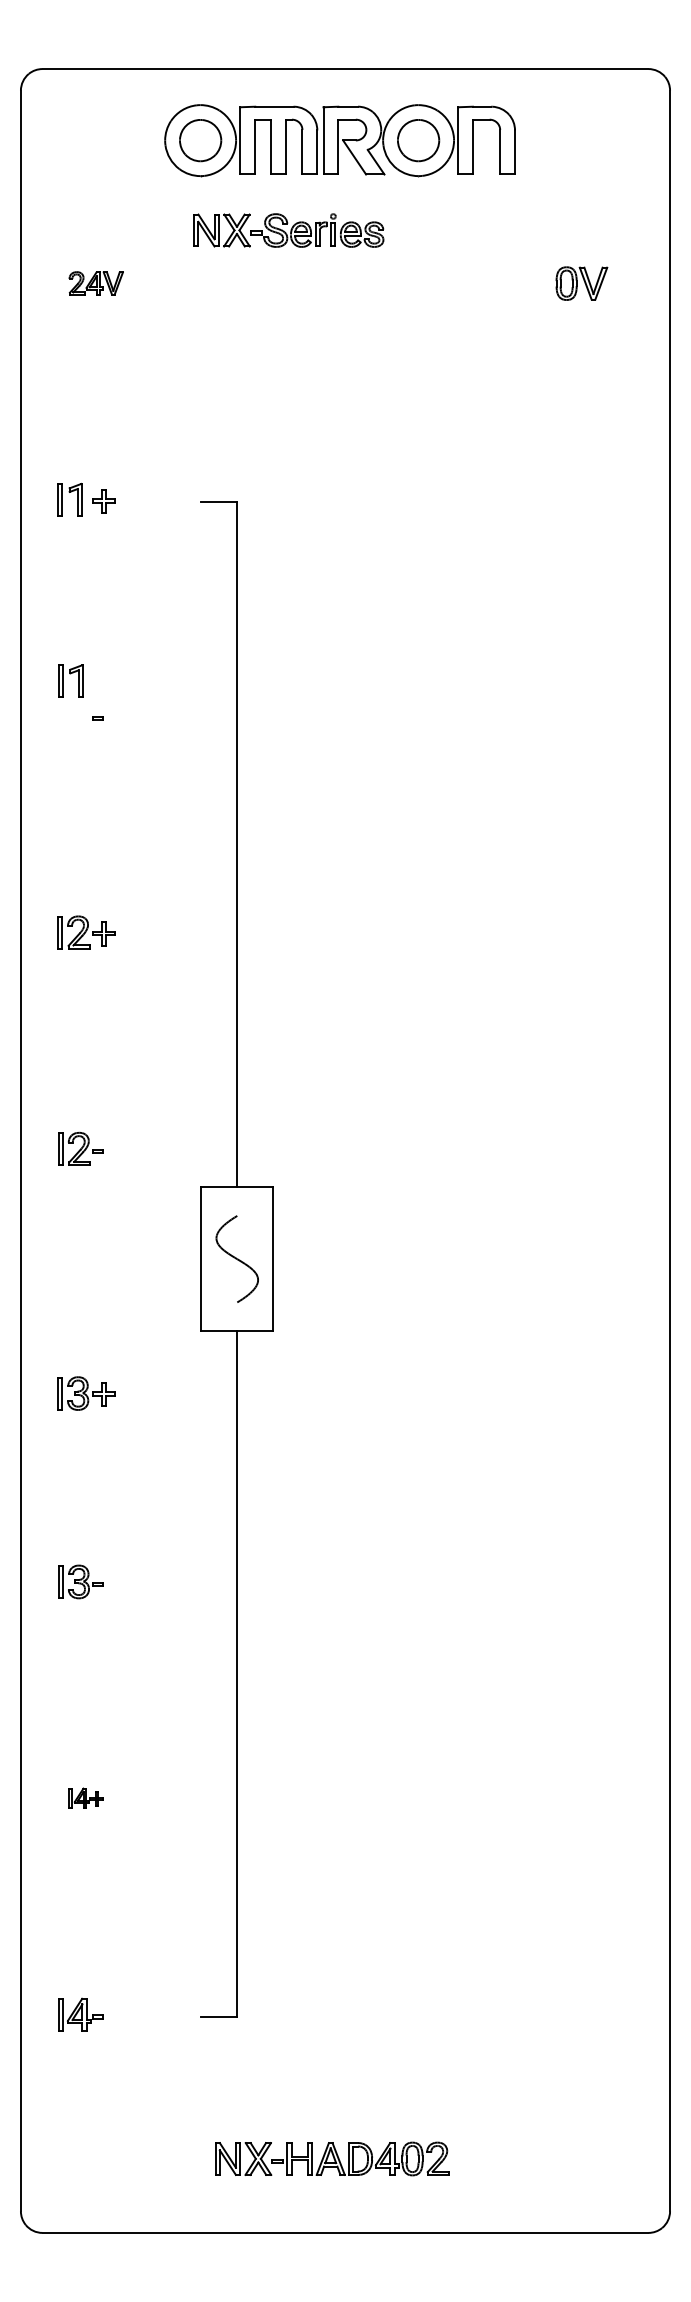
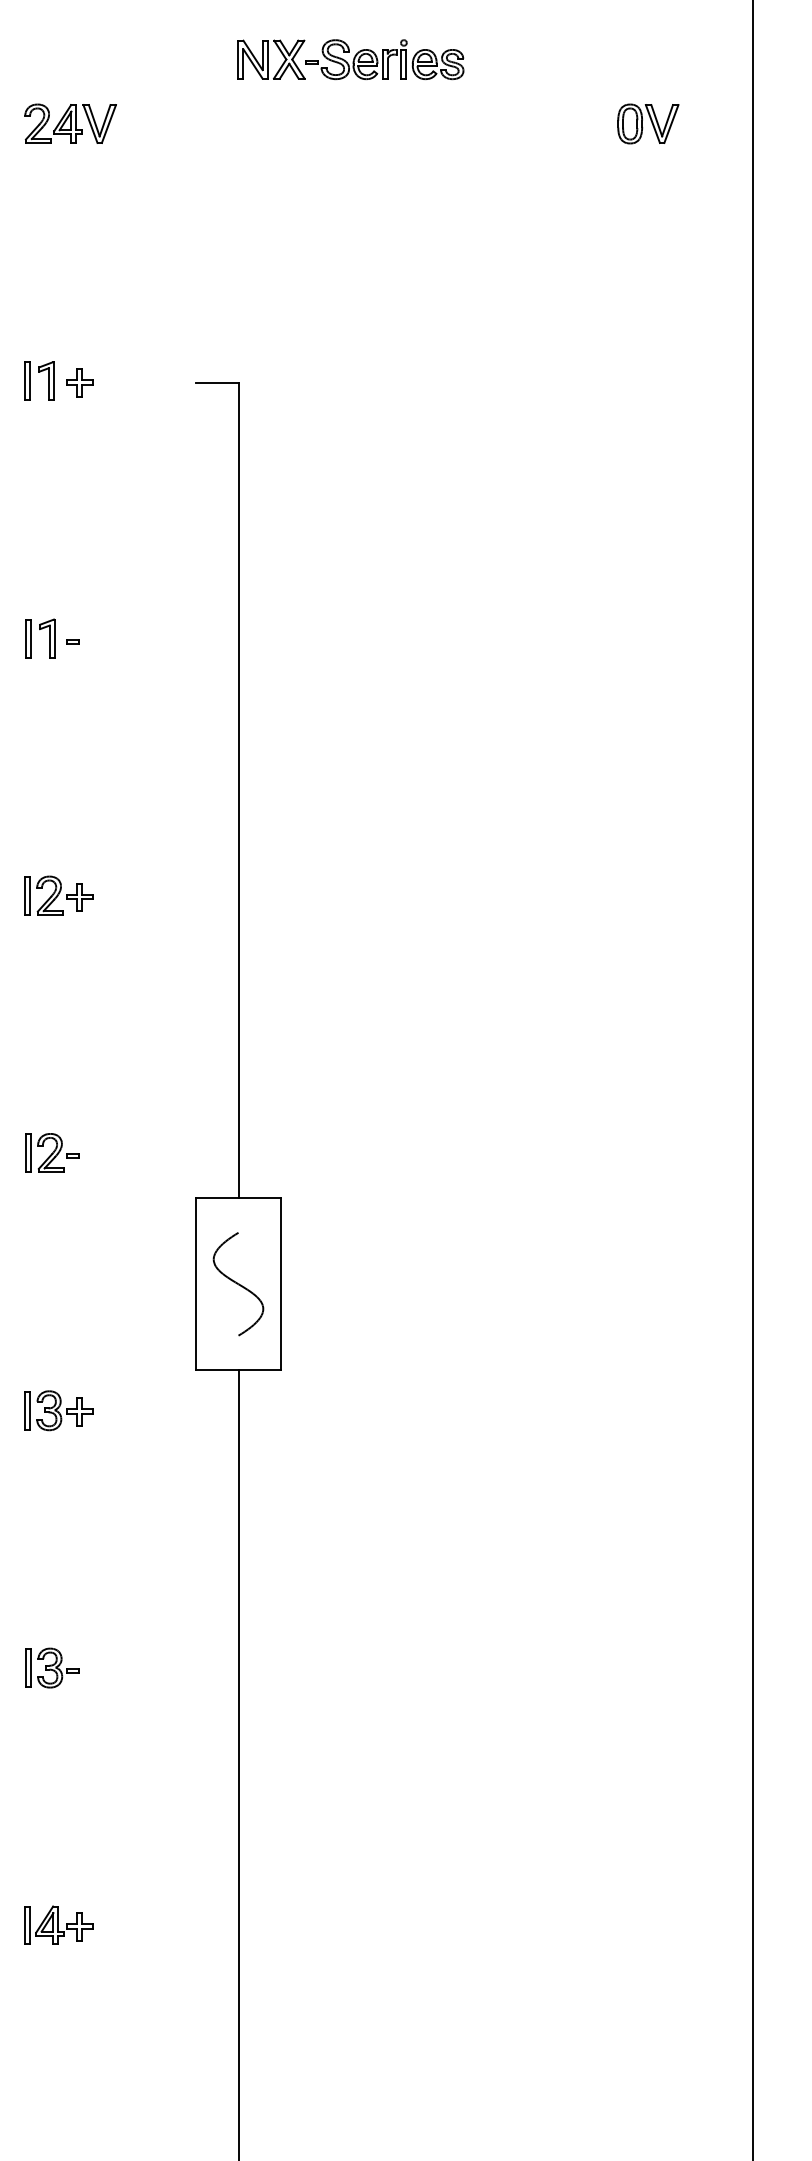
part: (288, 230) -> (350, 59), moved
part: (96, 283) -> (71, 123), size x1.43
part: (70, 680) -> (40, 637), moved
part: (86, 1393) -> (59, 1410), moved
part: (86, 1797) -> (59, 1924), size x1.67

